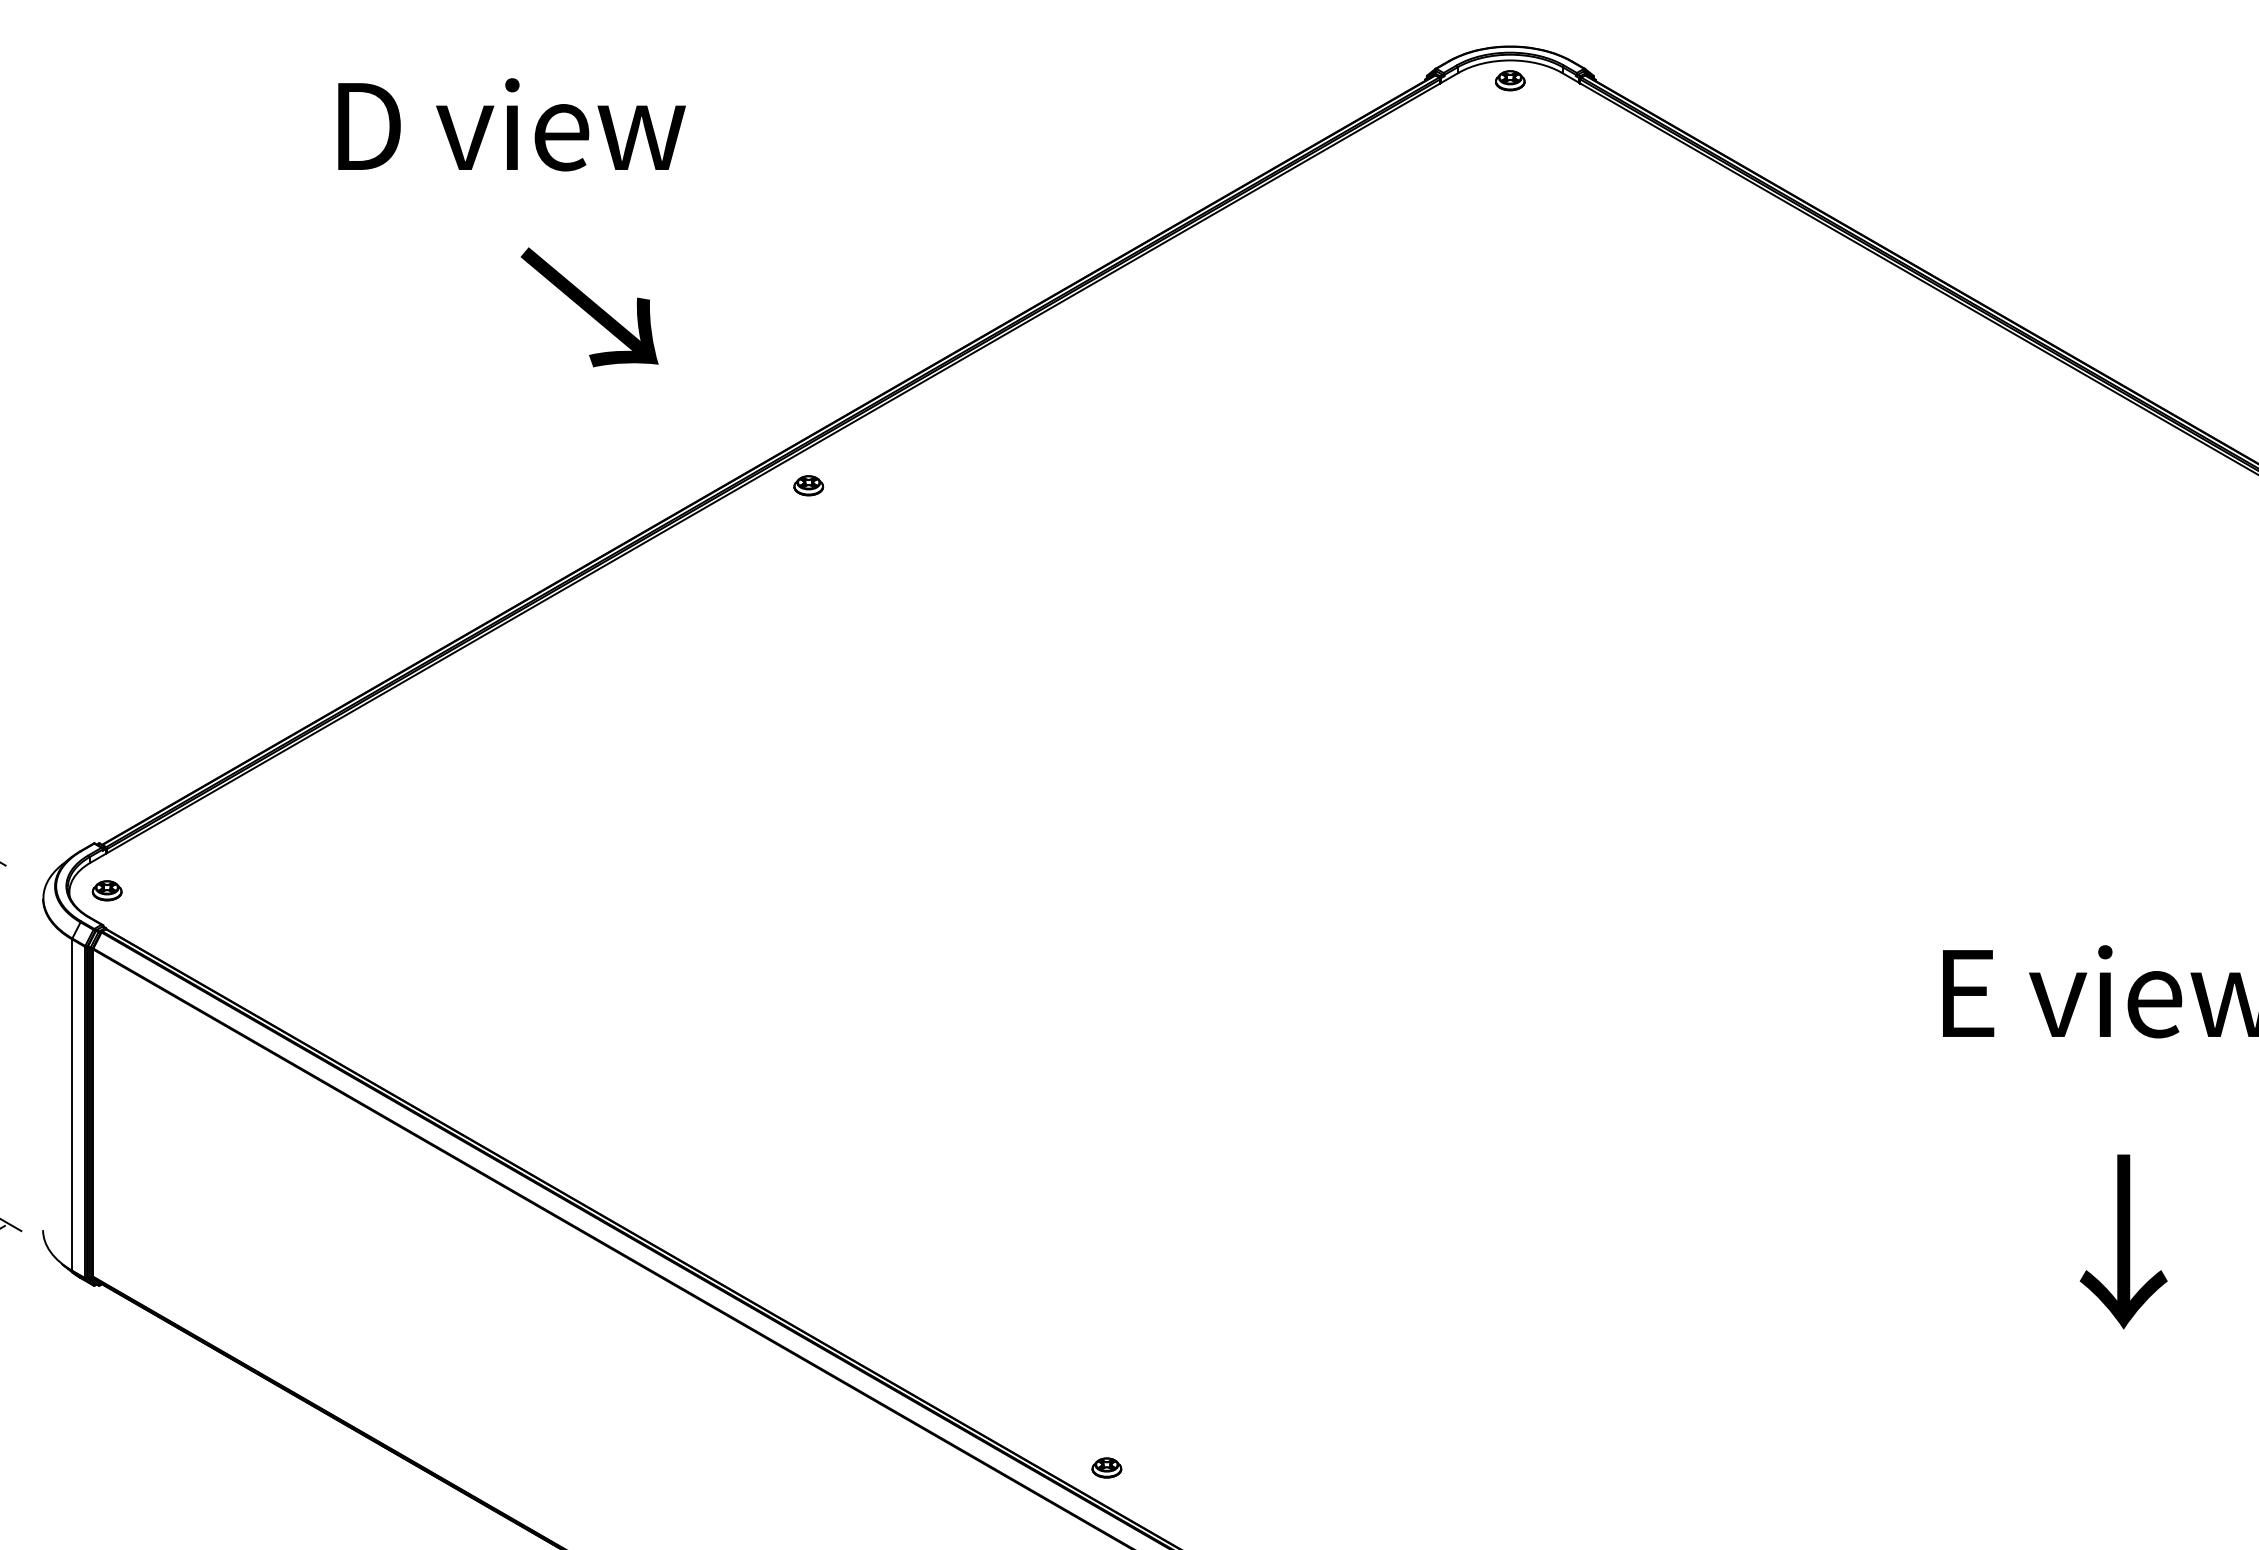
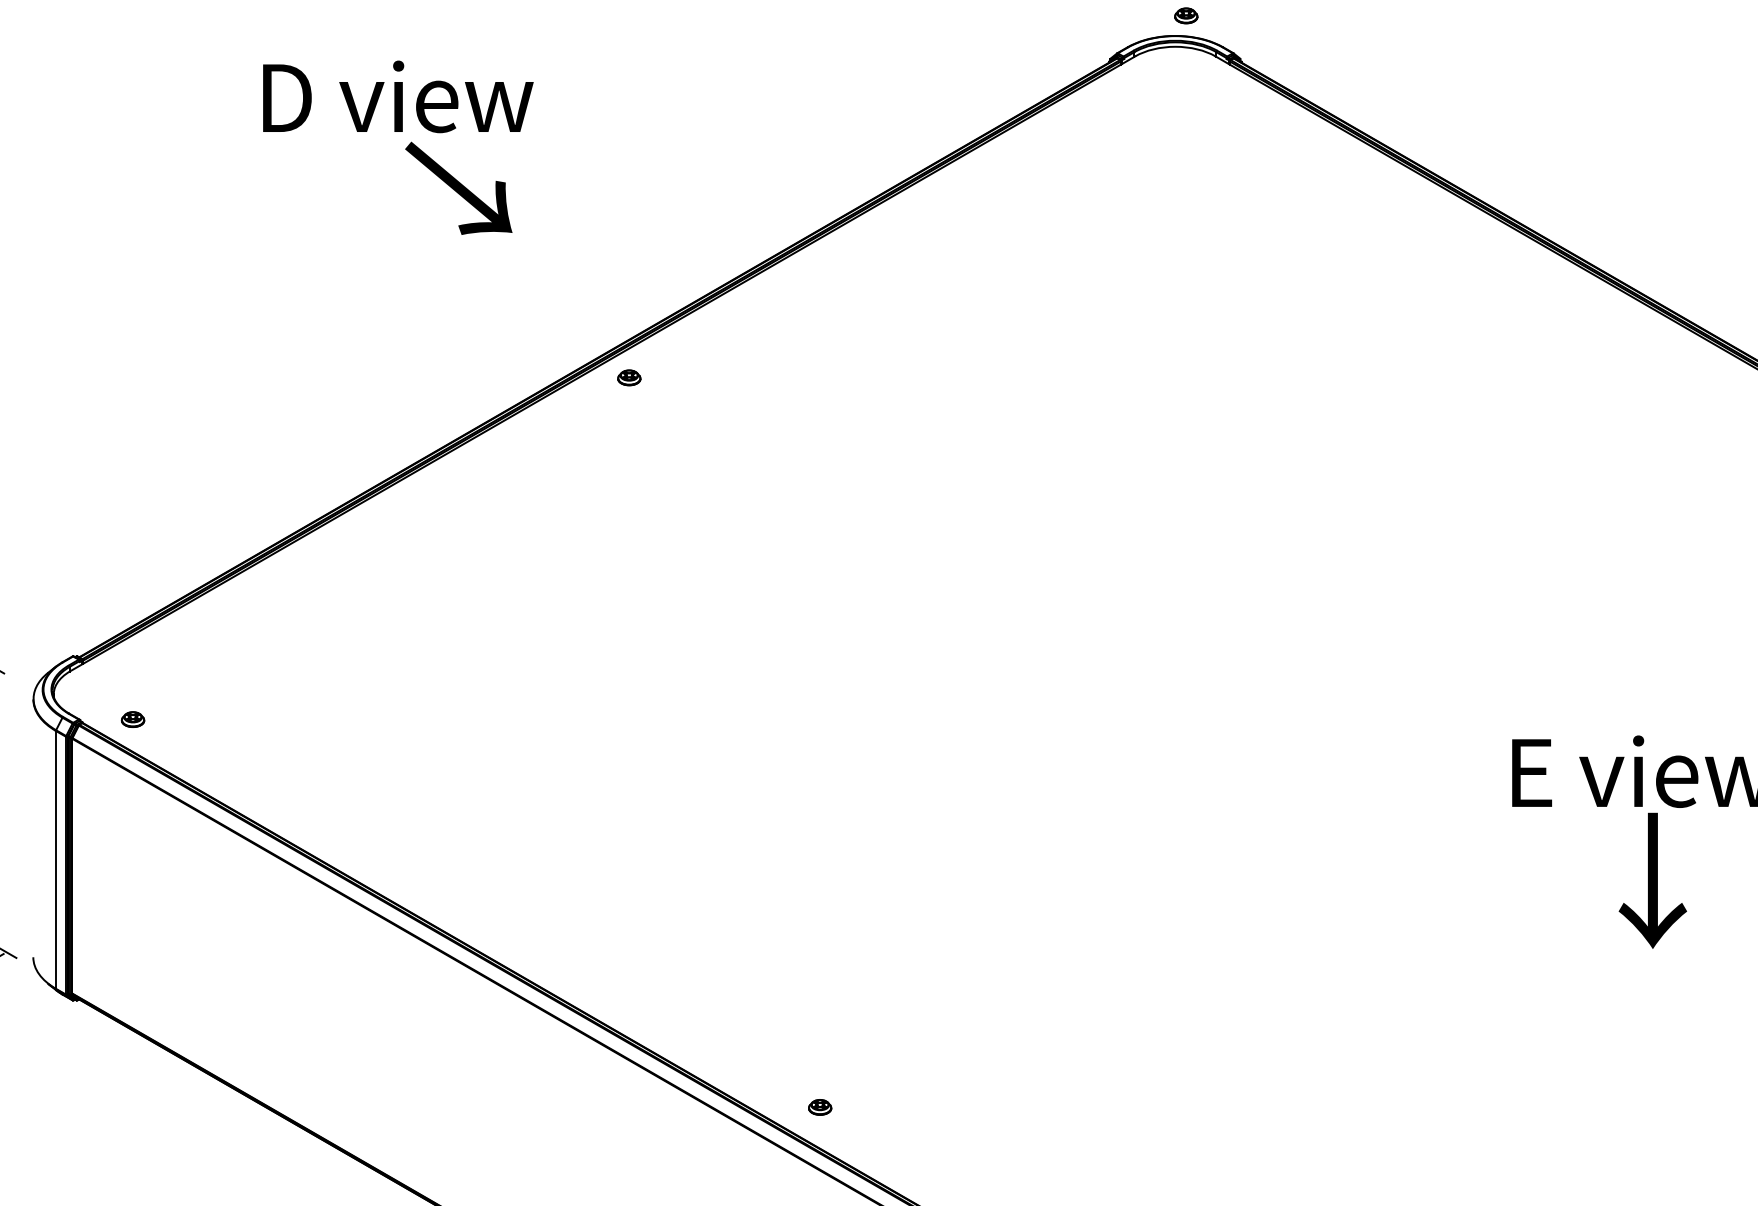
part: (1510, 80) -> (1186, 15), moved
text: (589, 307) -> (458, 188), moved
part: (106, 890) -> (132, 719), moved
text: (2123, 1241) -> (1652, 880), moved
part: (1106, 1467) -> (819, 1107), moved

